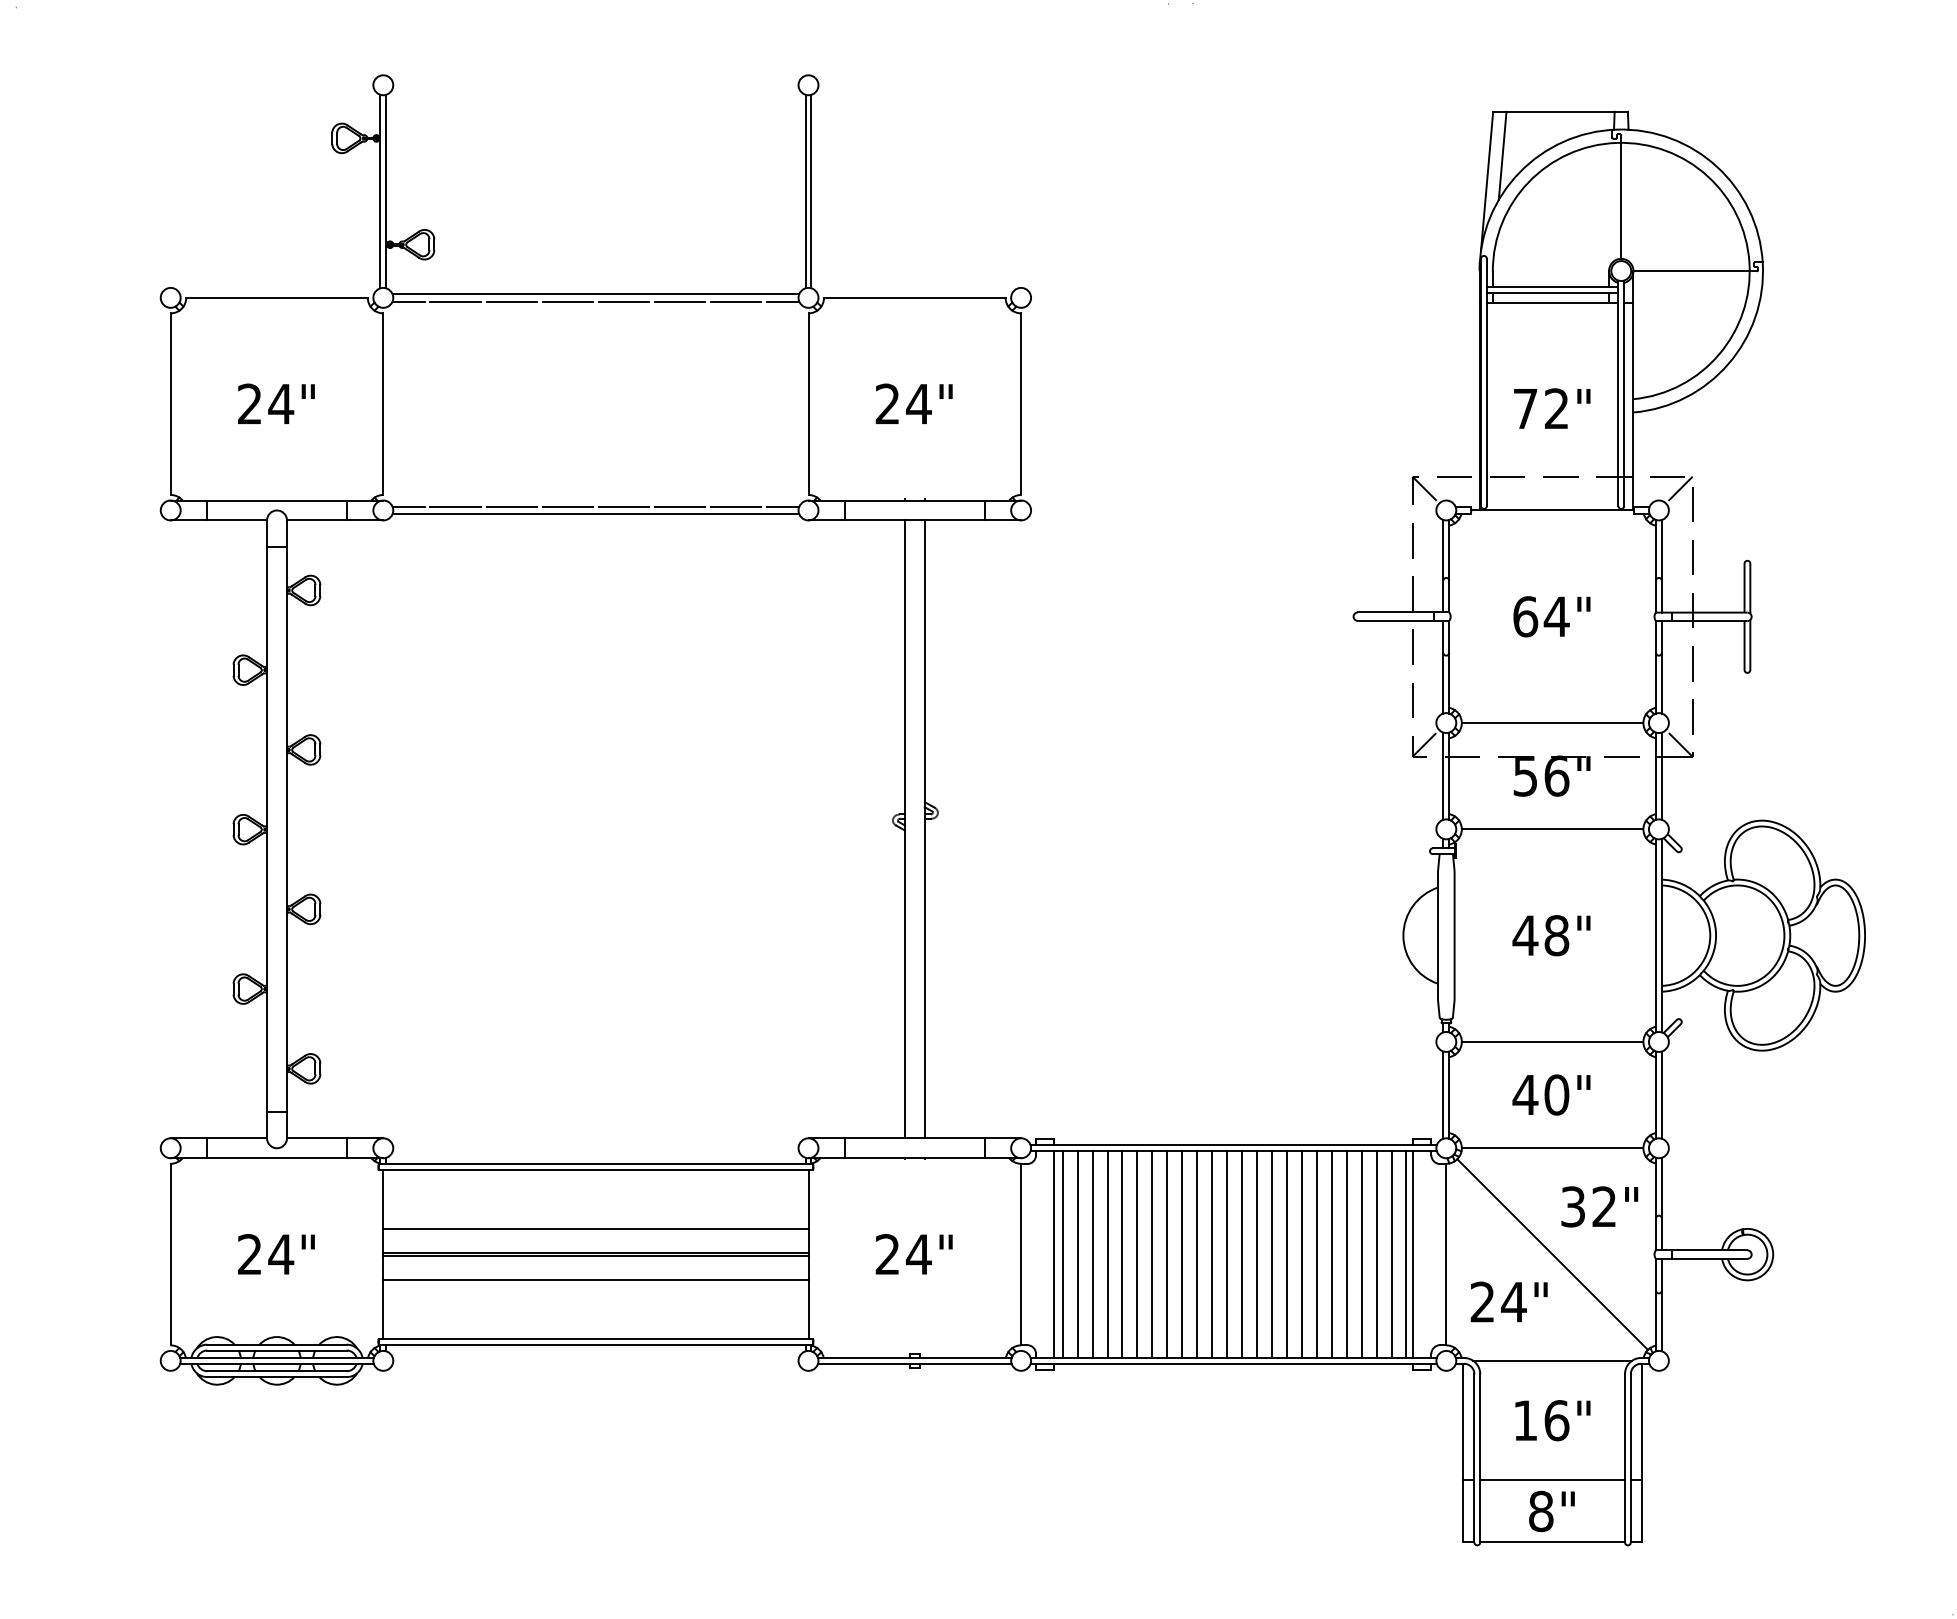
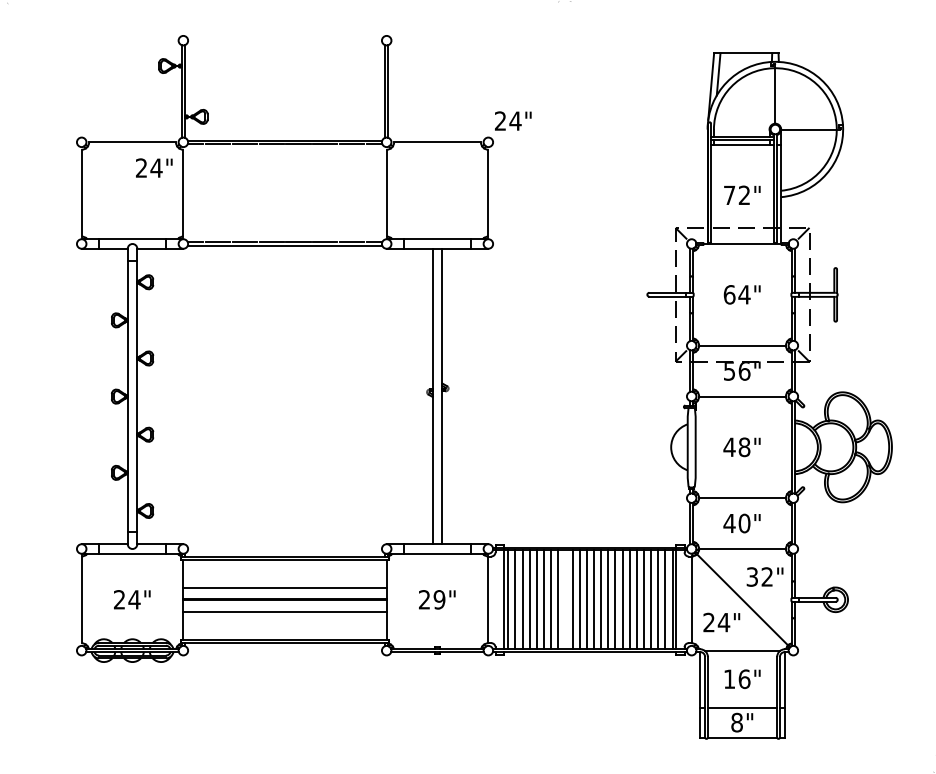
text: (276, 402) -> (154, 167), moved
text: (914, 402) -> (513, 120), moved
text: (918, 1253) -> (439, 599), 24" -> 29"
line: (1182, 1253) -> (565, 599), removed

